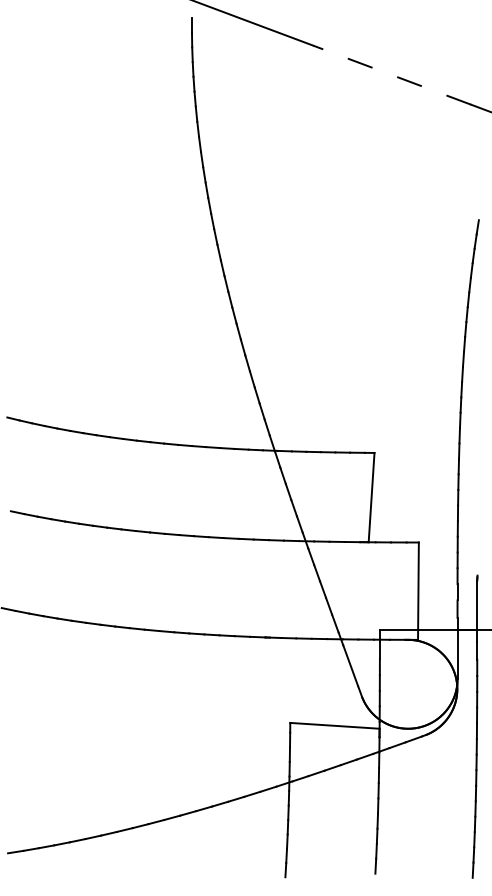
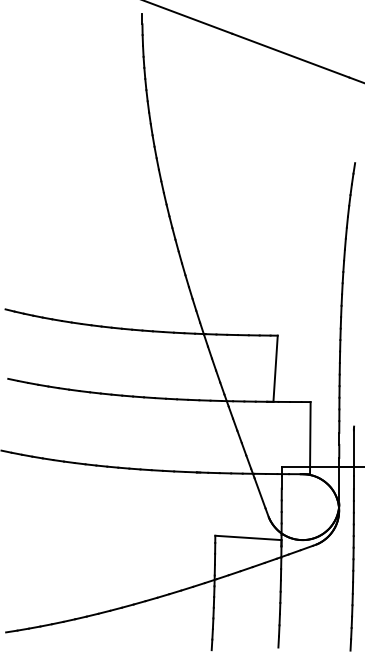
line: (391, 75) -> (290, 55), dashed -> solid

